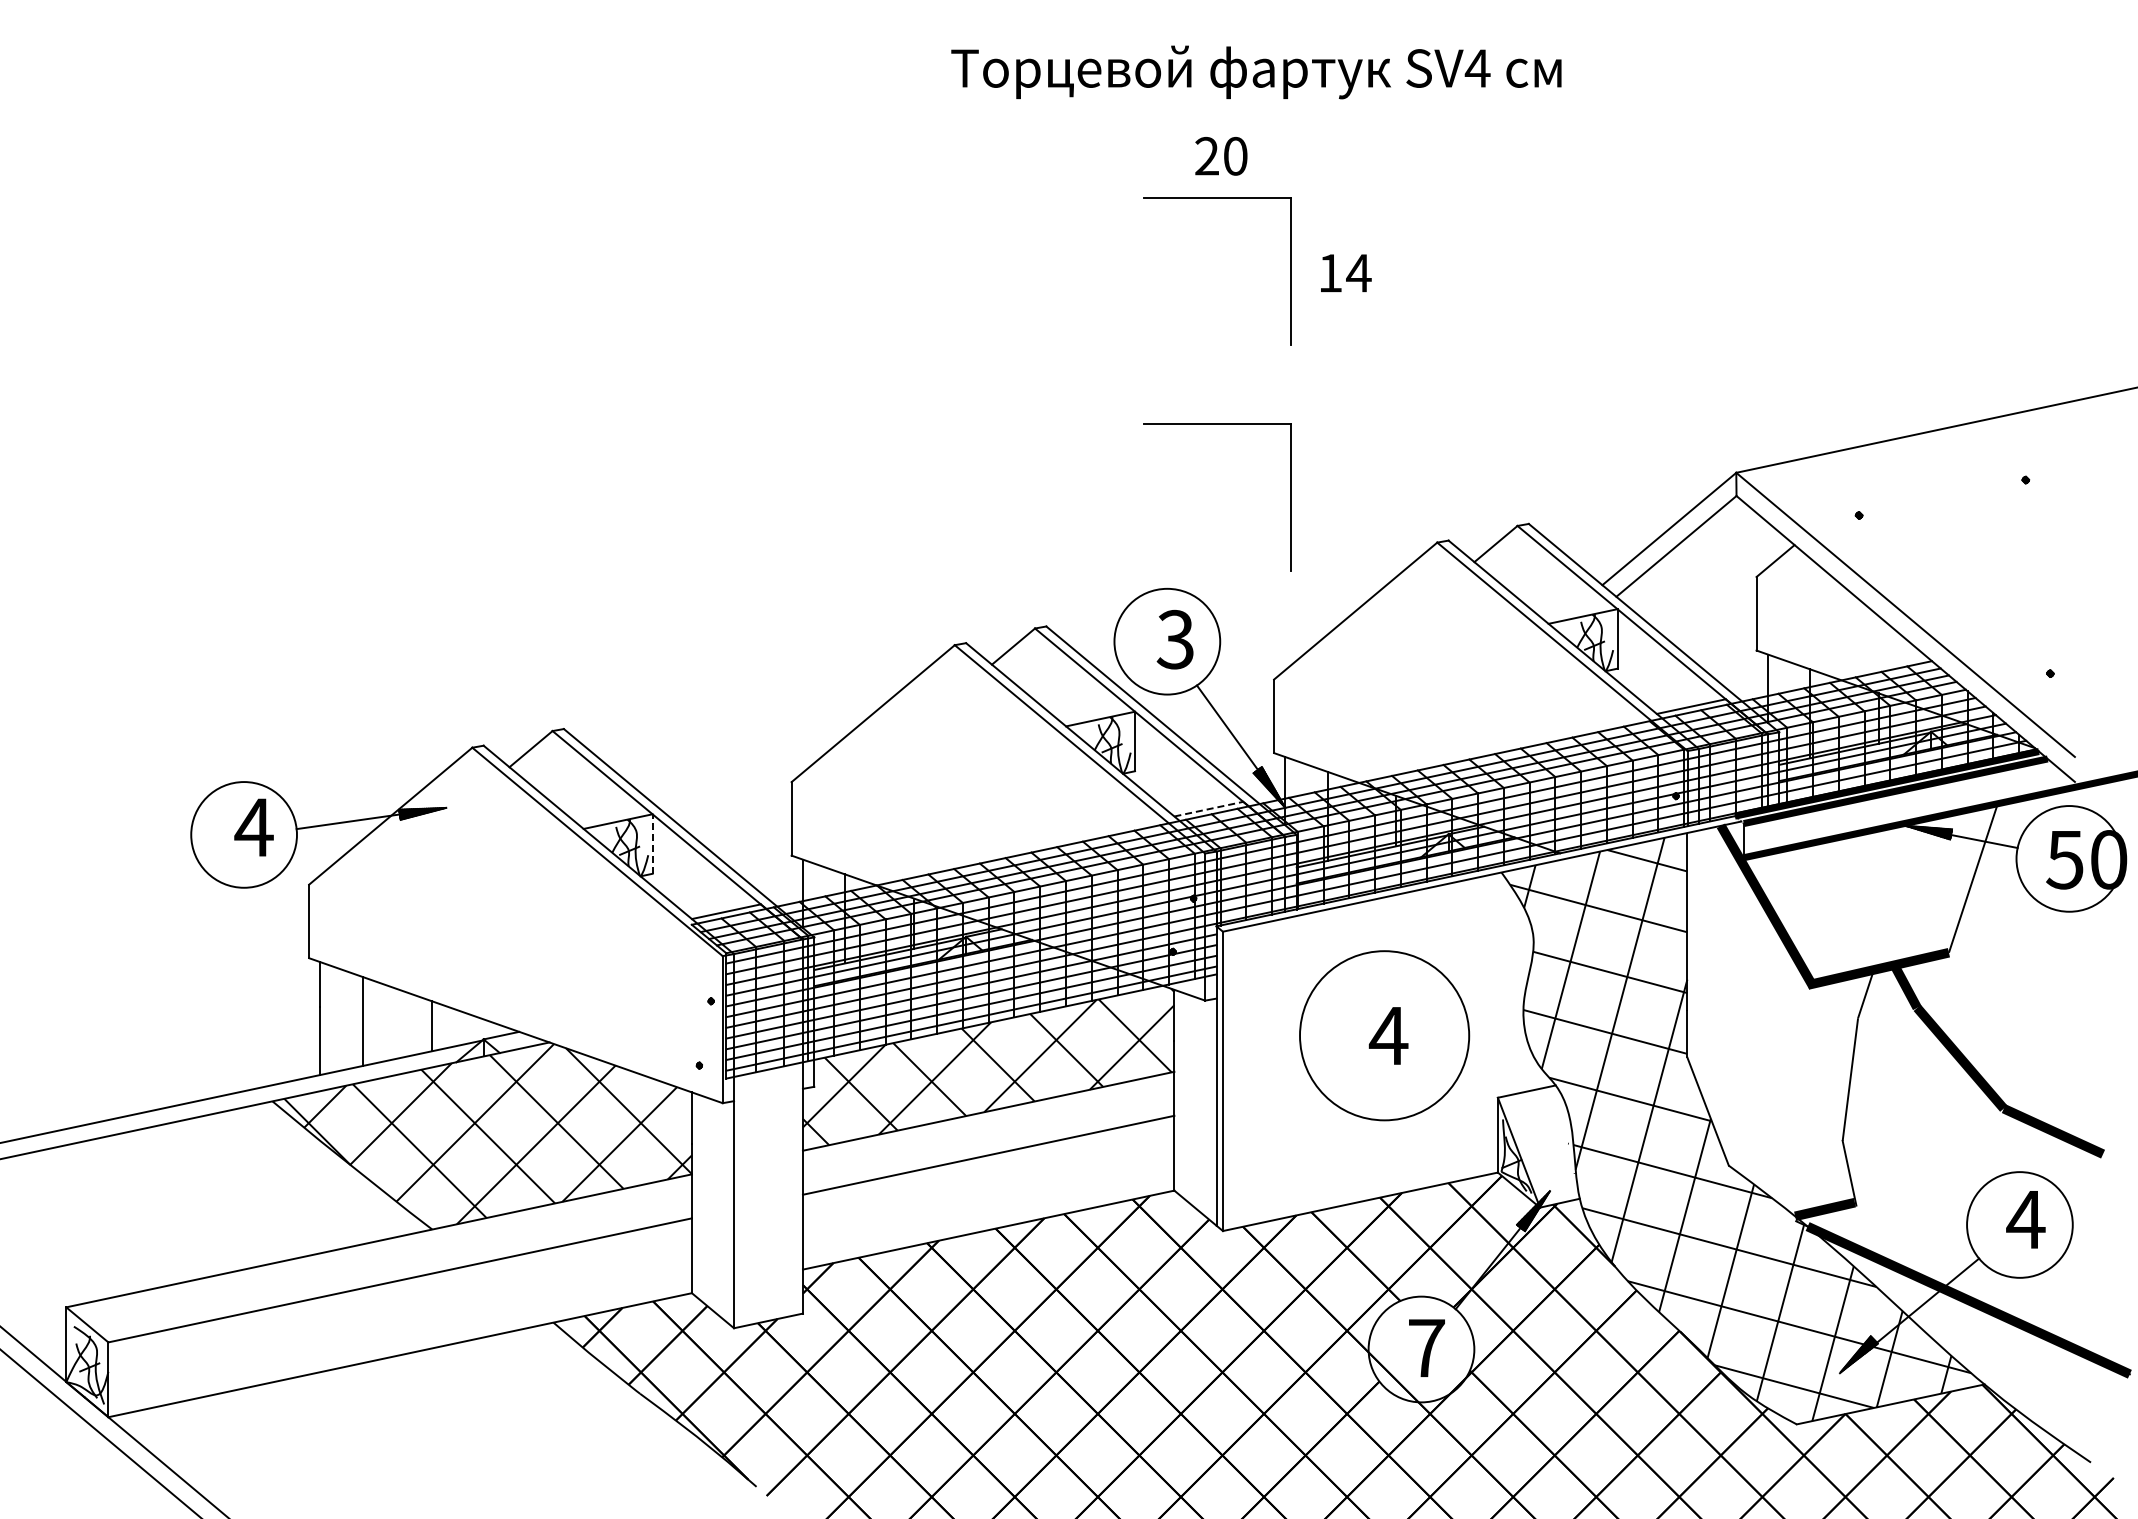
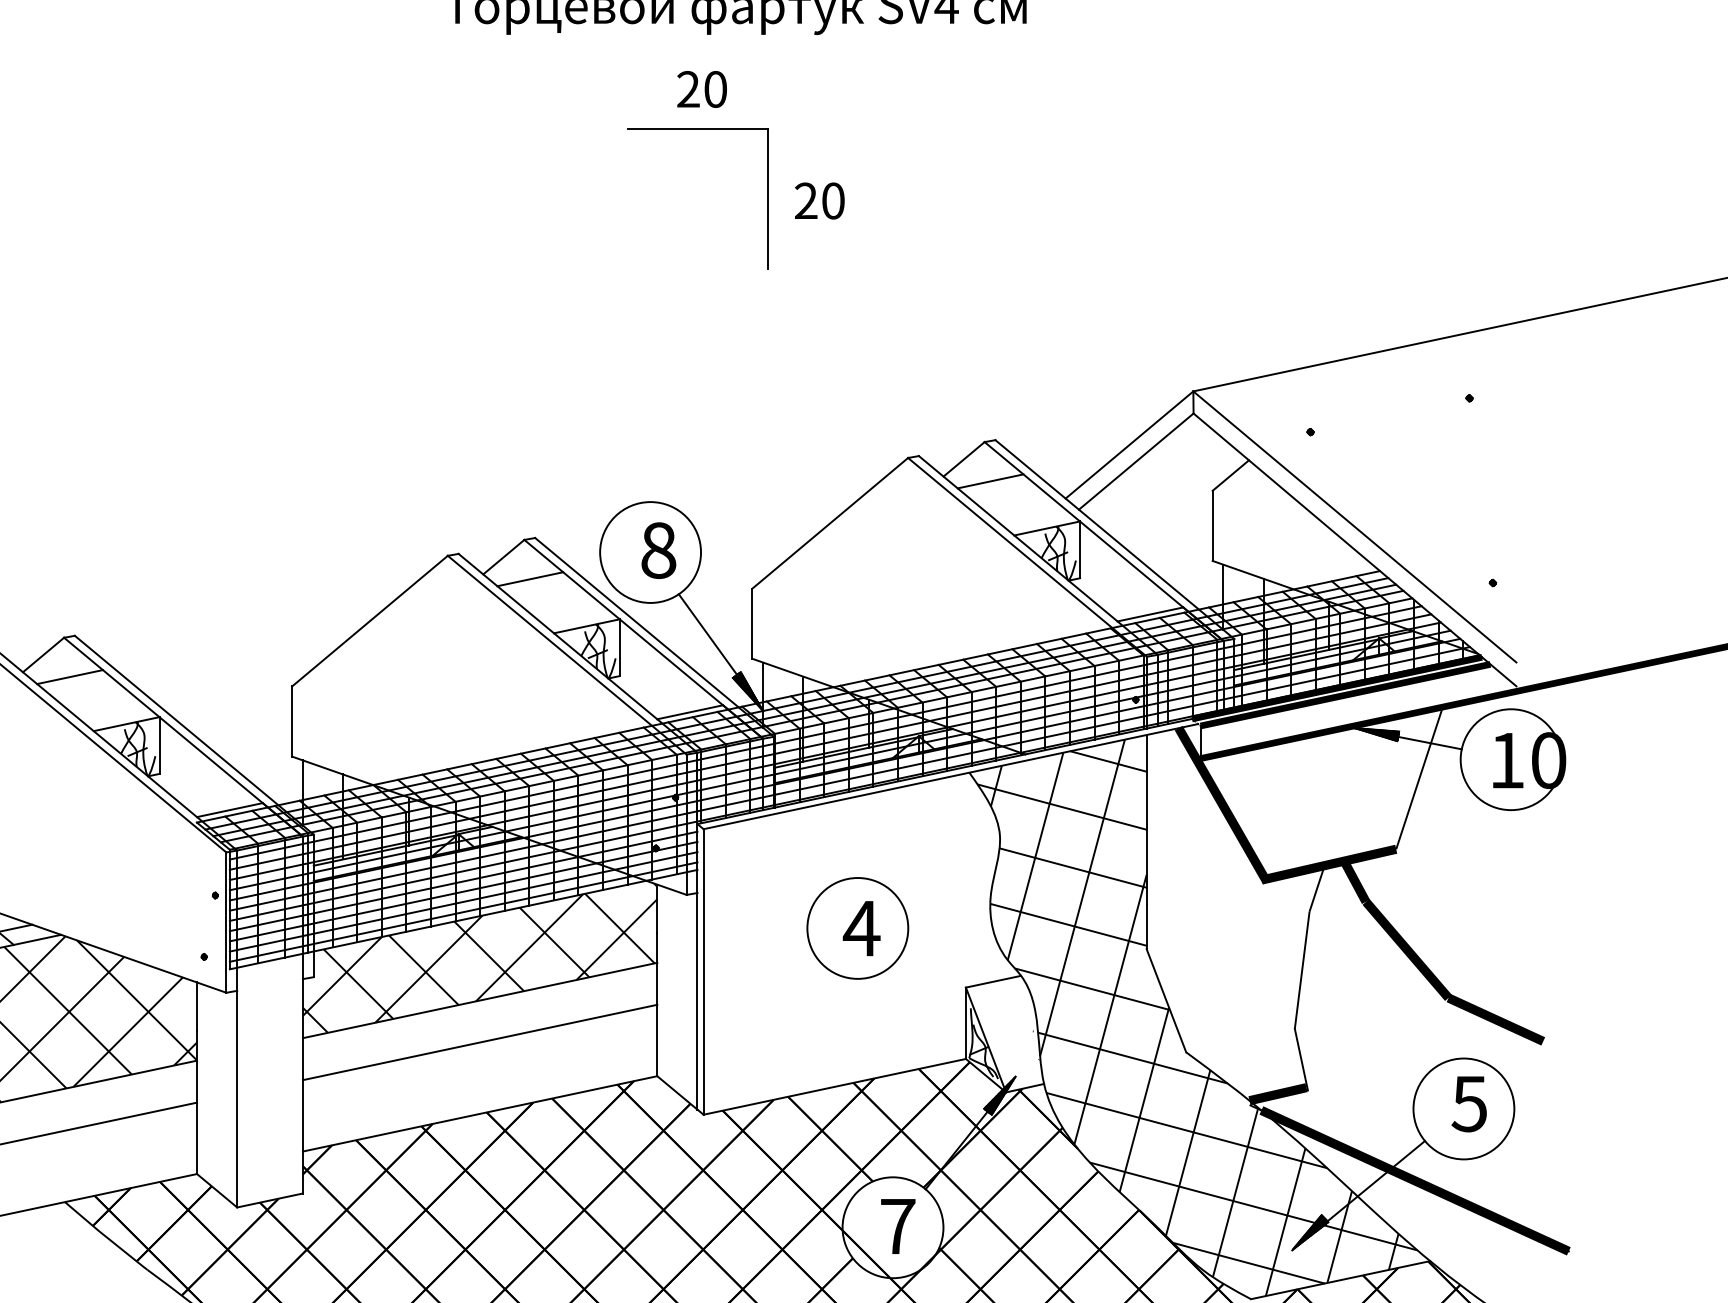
text: (1344, 272) -> (819, 200), 14 -> 20
part: (1217, 424) -> (698, 345), removed
line: (1523, 566) -> (990, 480), added
text: (1175, 639) -> (658, 550), 3 -> 8
line: (1040, 669) -> (529, 579), added
line: (558, 771) -> (69, 676), added
line: (1209, 809) -> (690, 712), dashed -> solid
line: (652, 844) -> (159, 745), dashed -> solid
text: (2064, 860) -> (1506, 761), 50 -> 10
circle: (1384, 1035) -> (857, 928), size x0.62
text: (2025, 1220) -> (1469, 1104), 4 -> 5

